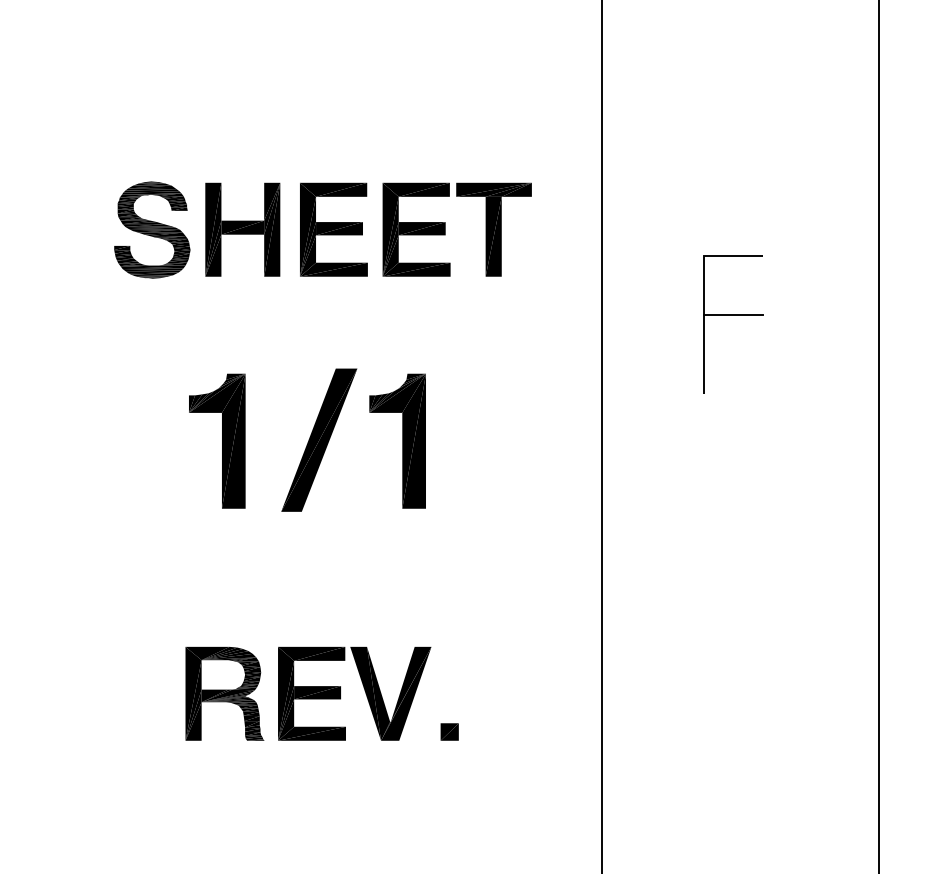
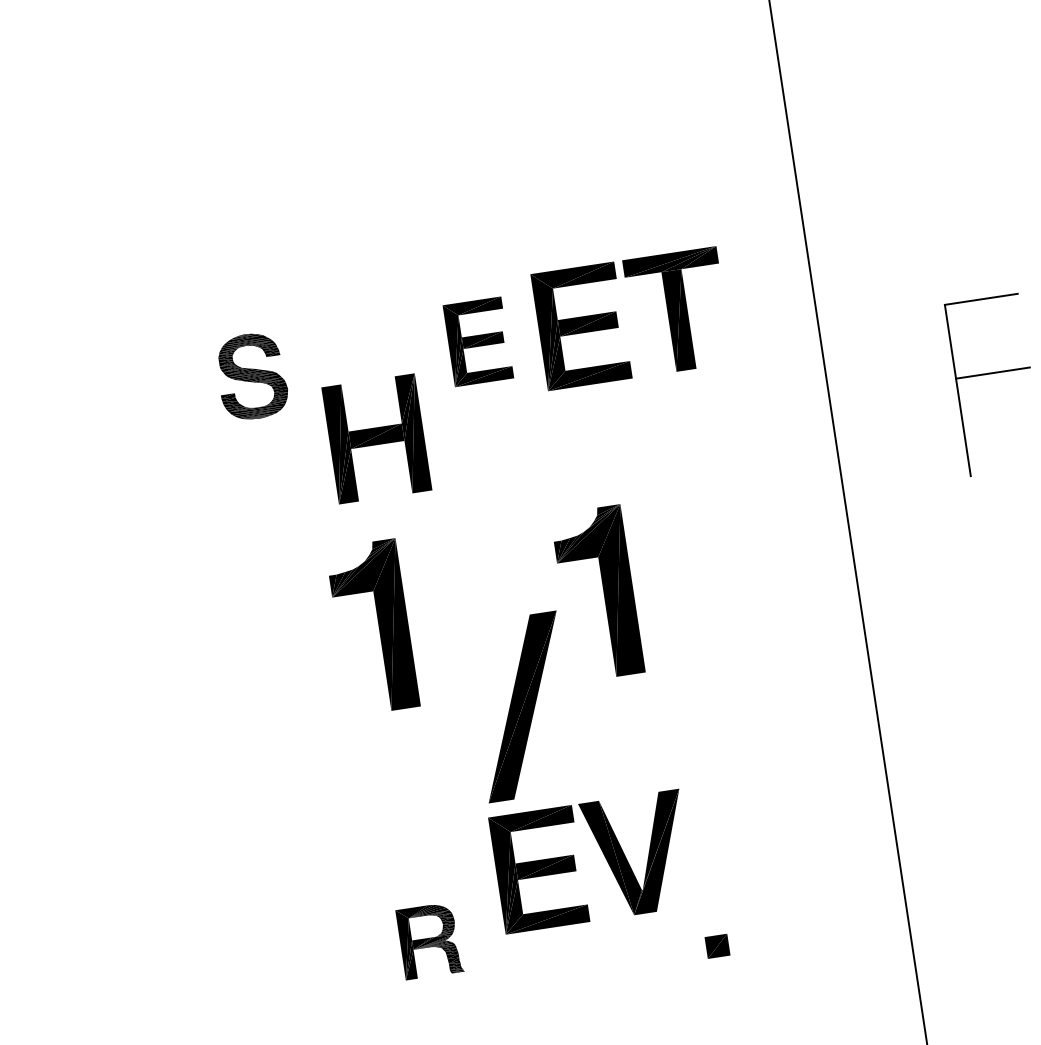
part: (152, 229) -> (252, 375), size x0.7
part: (242, 229) -> (376, 438), moved
part: (333, 229) -> (477, 341), size x0.7
part: (319, 439) -> (522, 706), moved
part: (364, 691) -> (604, 856), moved
part: (224, 693) -> (429, 940), size x0.6

